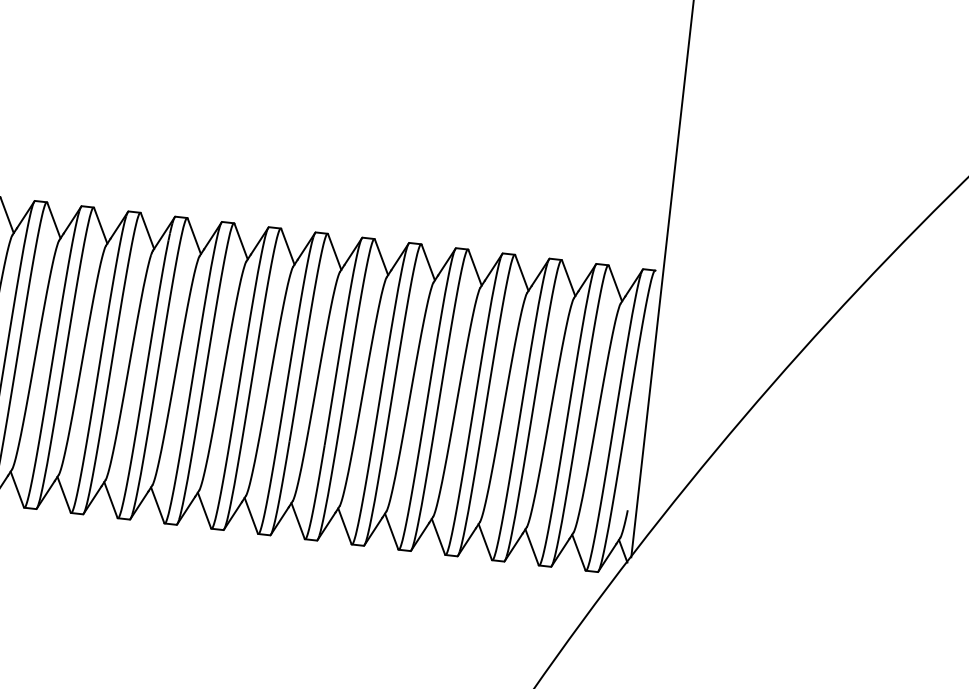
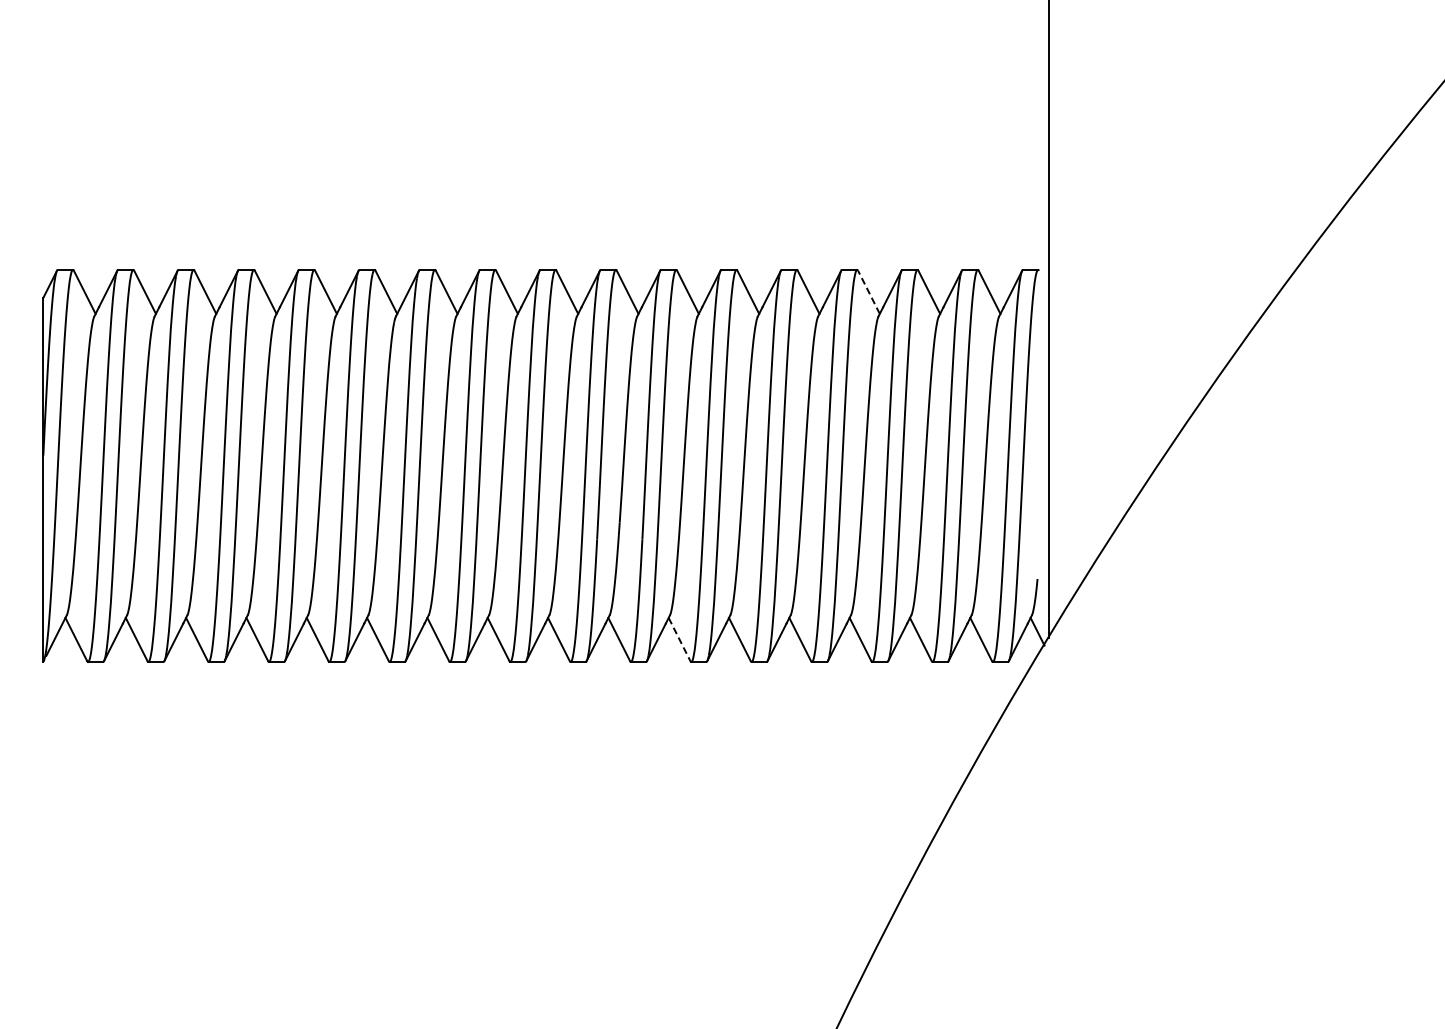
line: (521, 272) -> (868, 291), solid -> dashed
line: (344, 526) -> (679, 639), solid -> dashed

